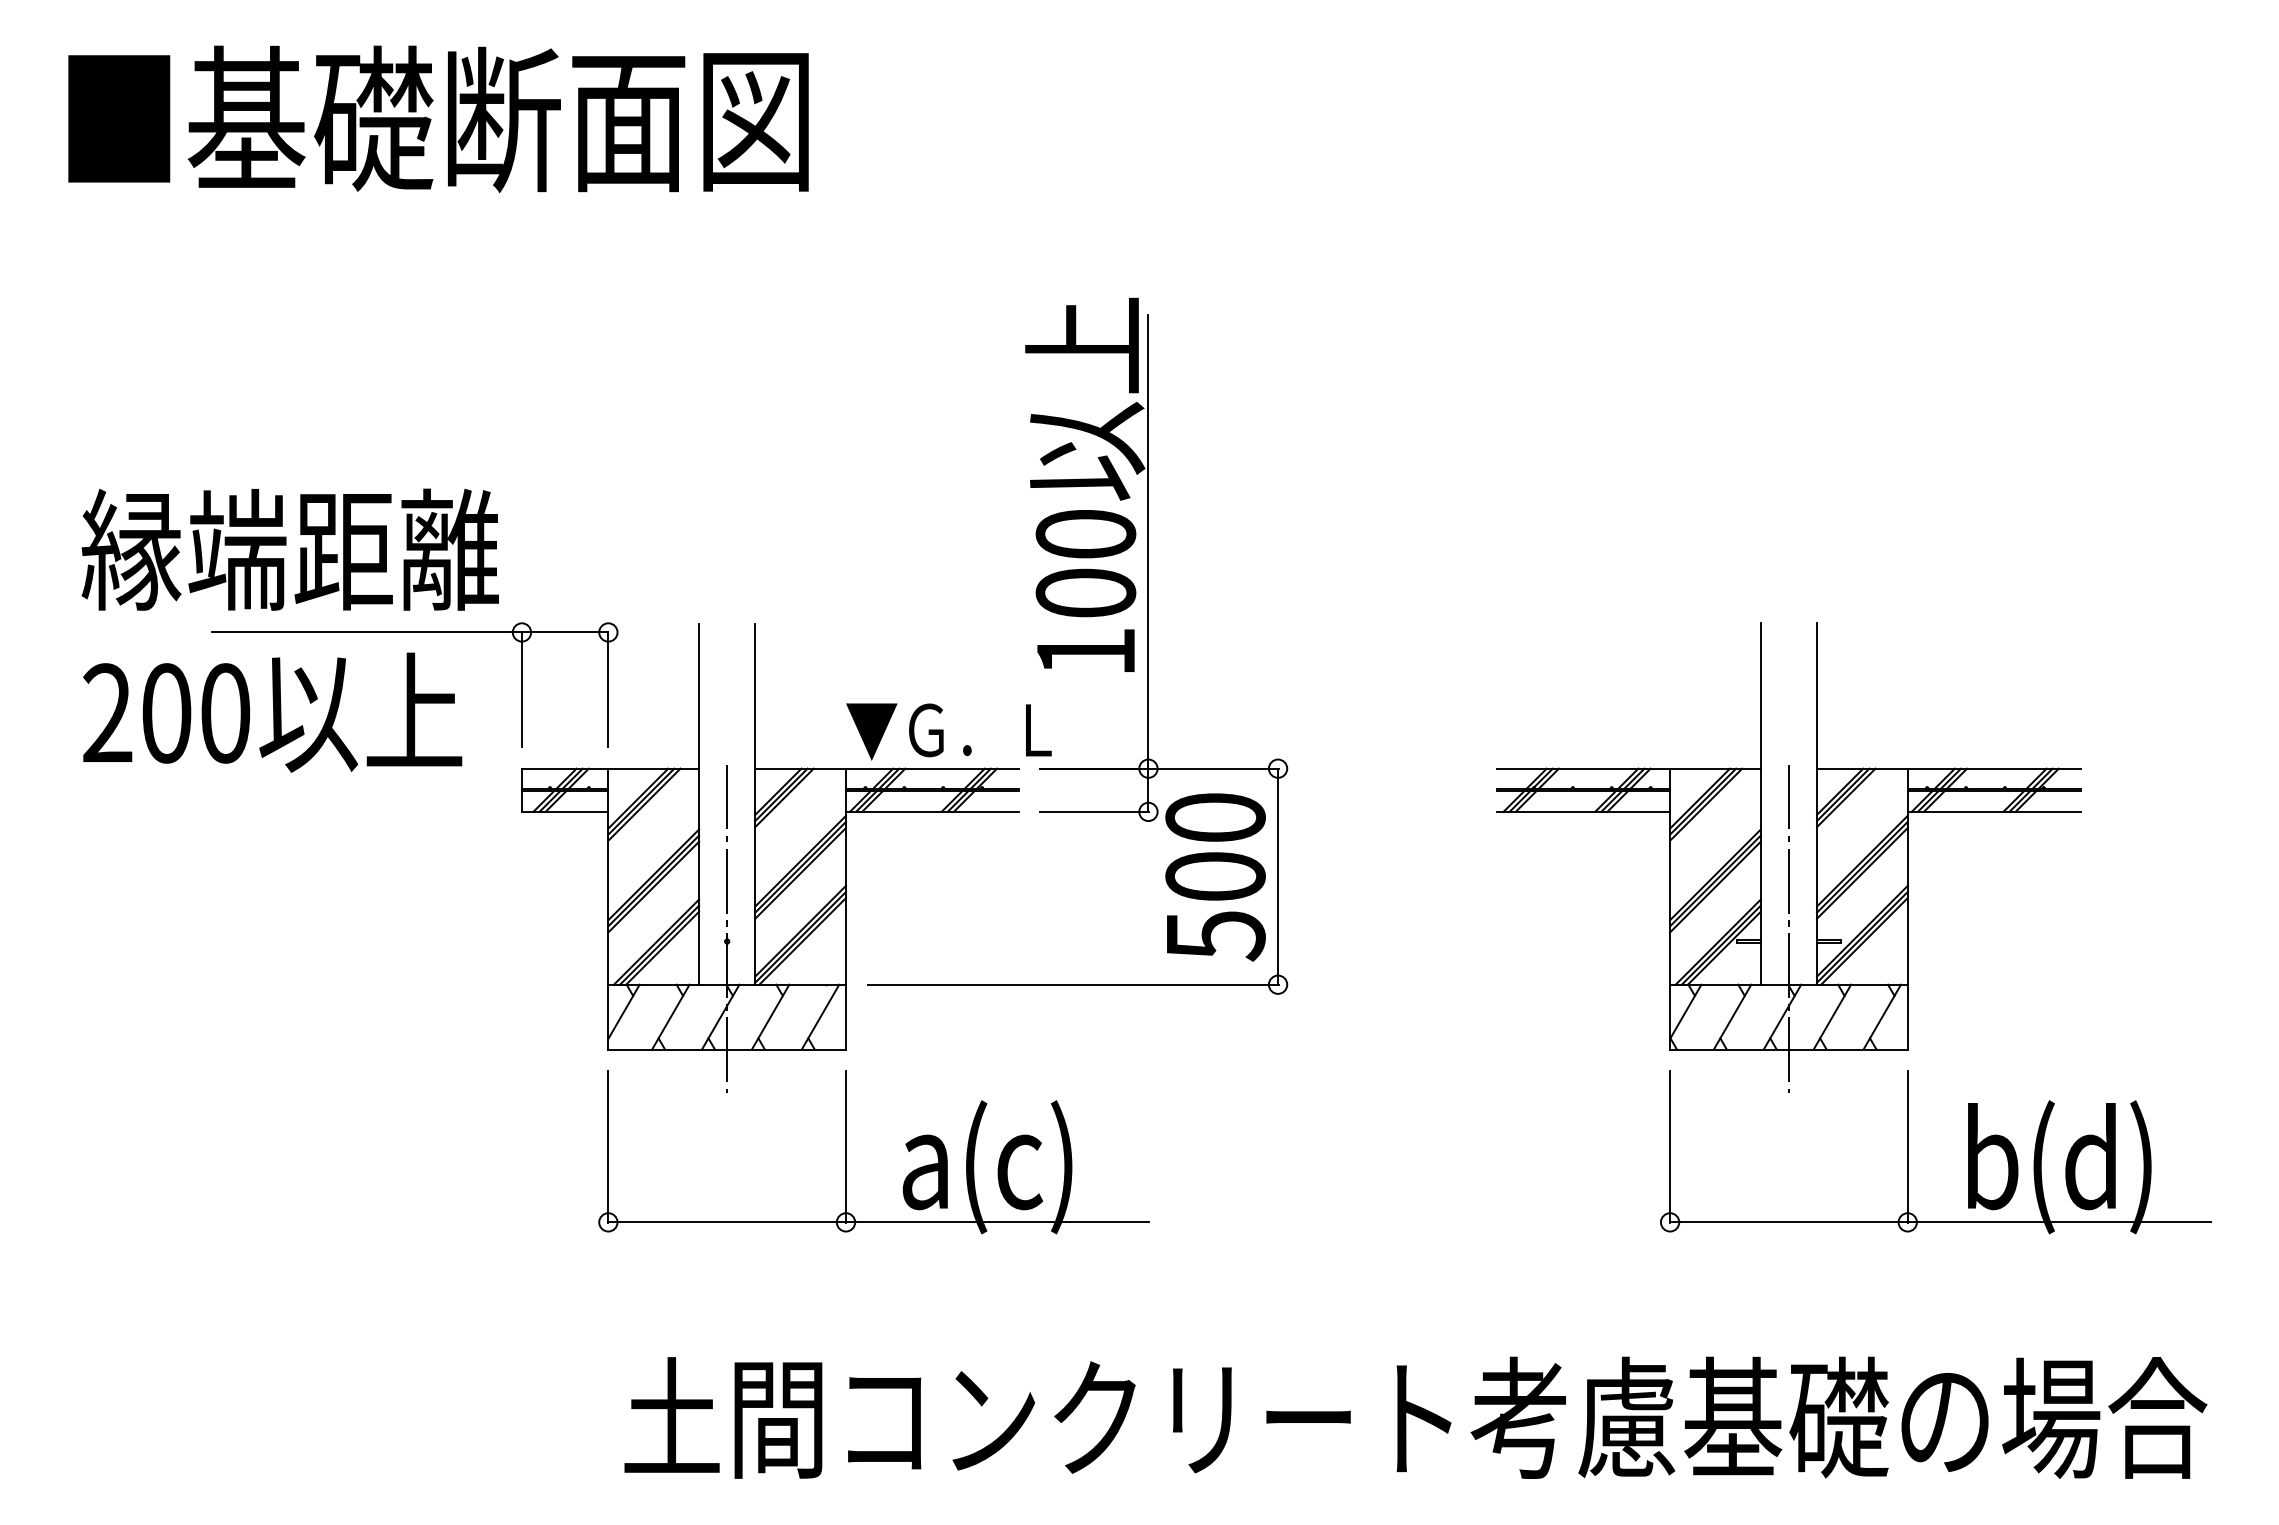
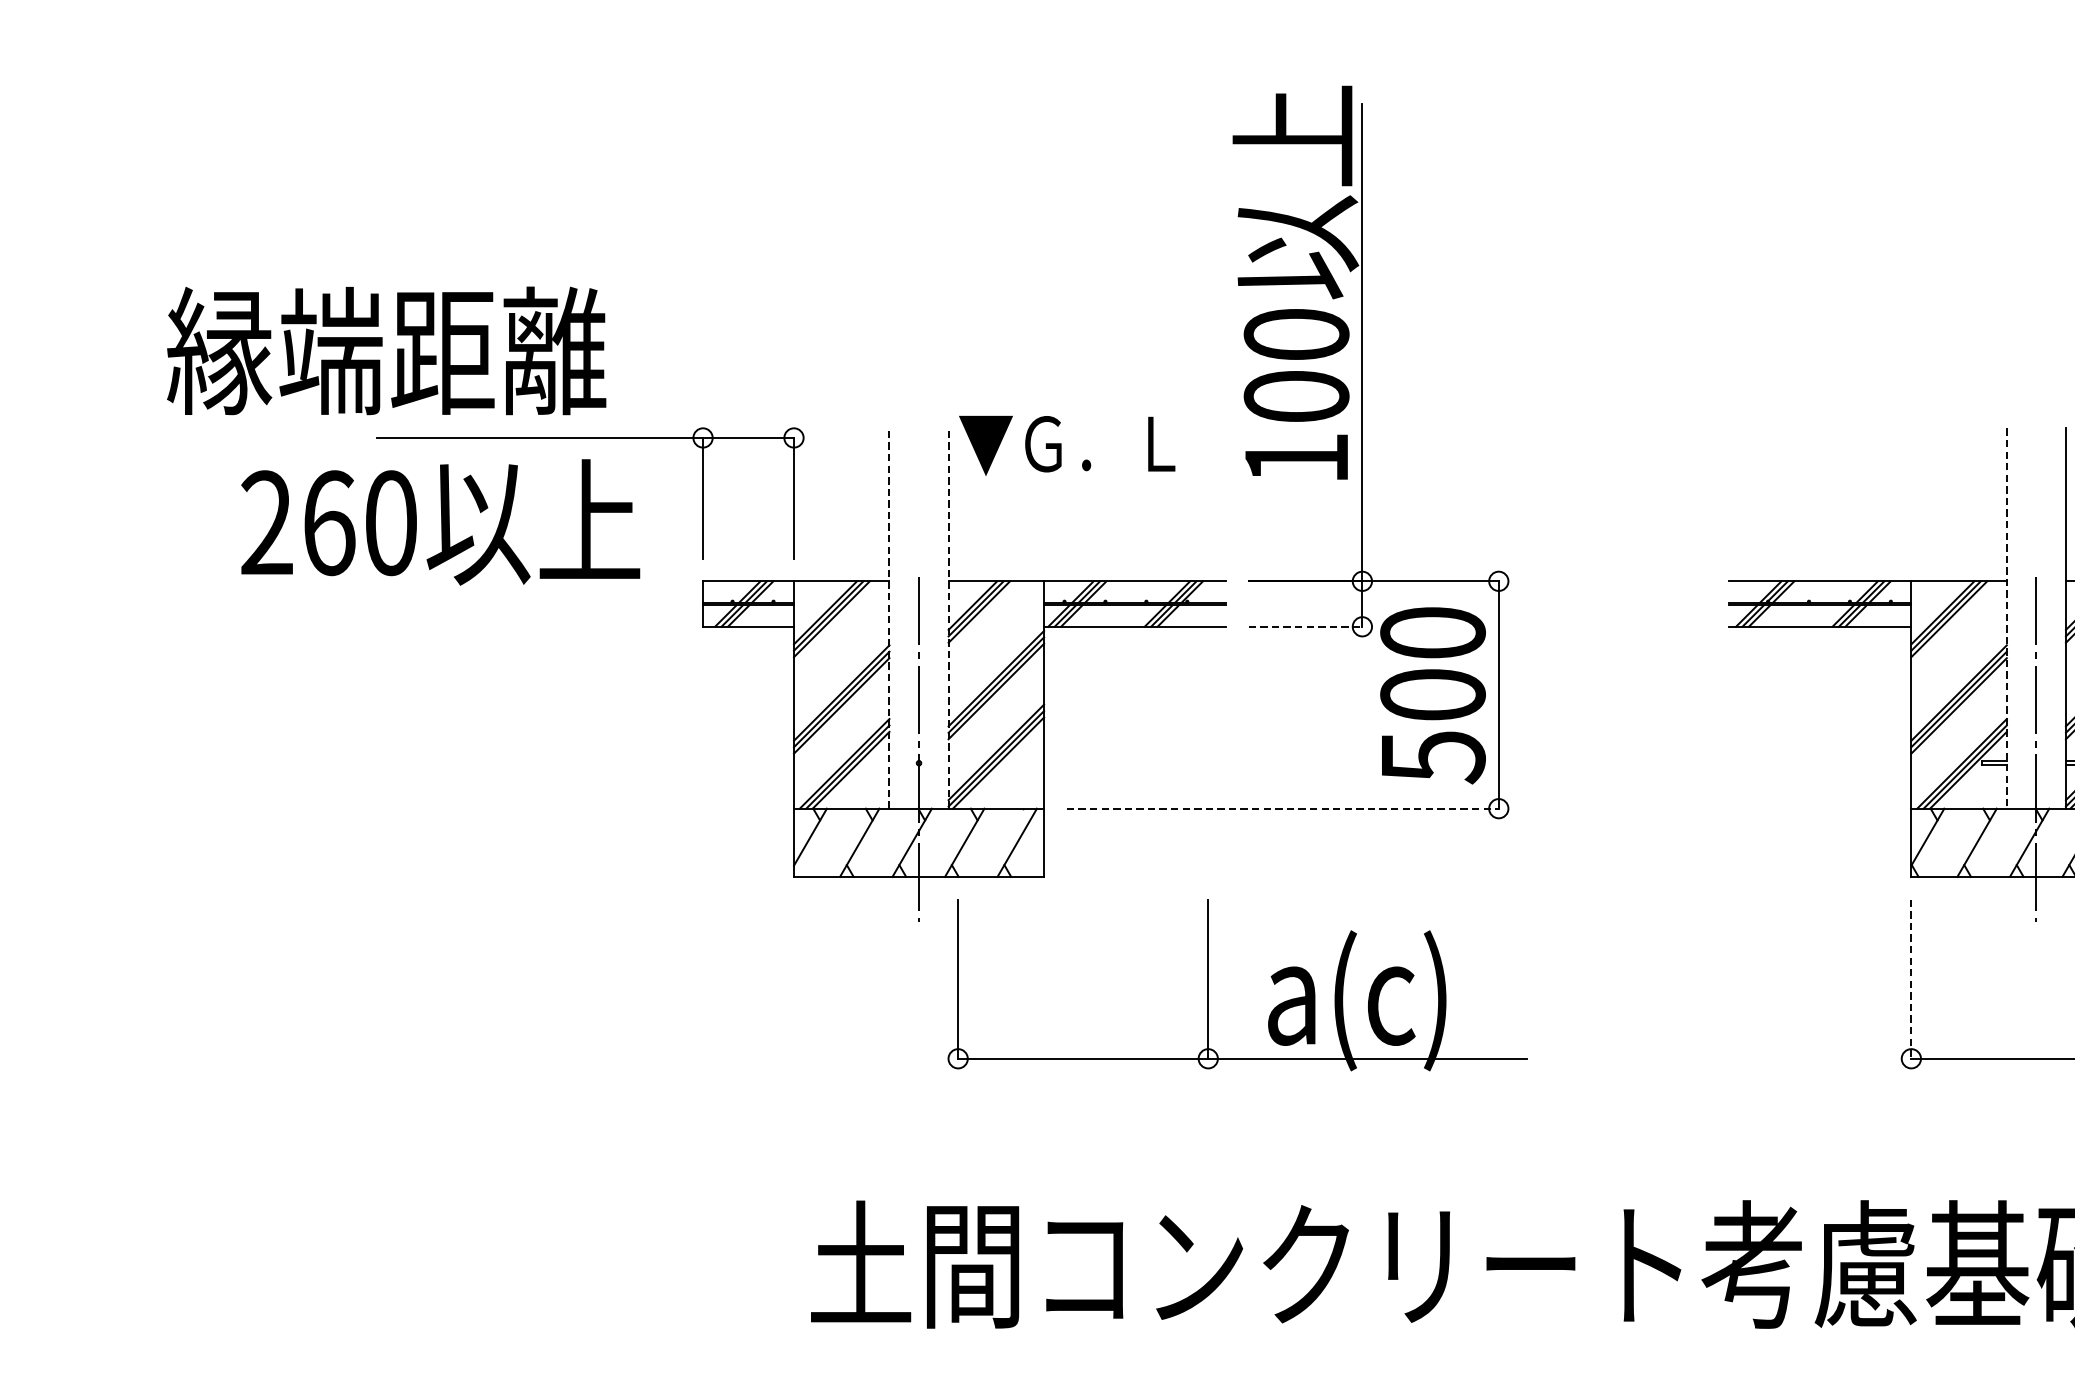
text: (289, 549) -> (385, 350), moved
text: (166, 713) -> (328, 523), 200 -> 260
text: (948, 731) -> (1066, 445), moved
line: (699, 803) -> (889, 617), solid -> dashed
line: (755, 803) -> (948, 617), solid -> dashed
line: (1760, 804) -> (2006, 619), solid -> dashed
line: (1095, 811) -> (1306, 626), solid -> dashed
line: (1073, 984) -> (1283, 808), solid -> dashed
line: (1670, 1146) -> (1911, 978), solid -> dashed
part: (846, 1152) -> (1208, 985), moved

